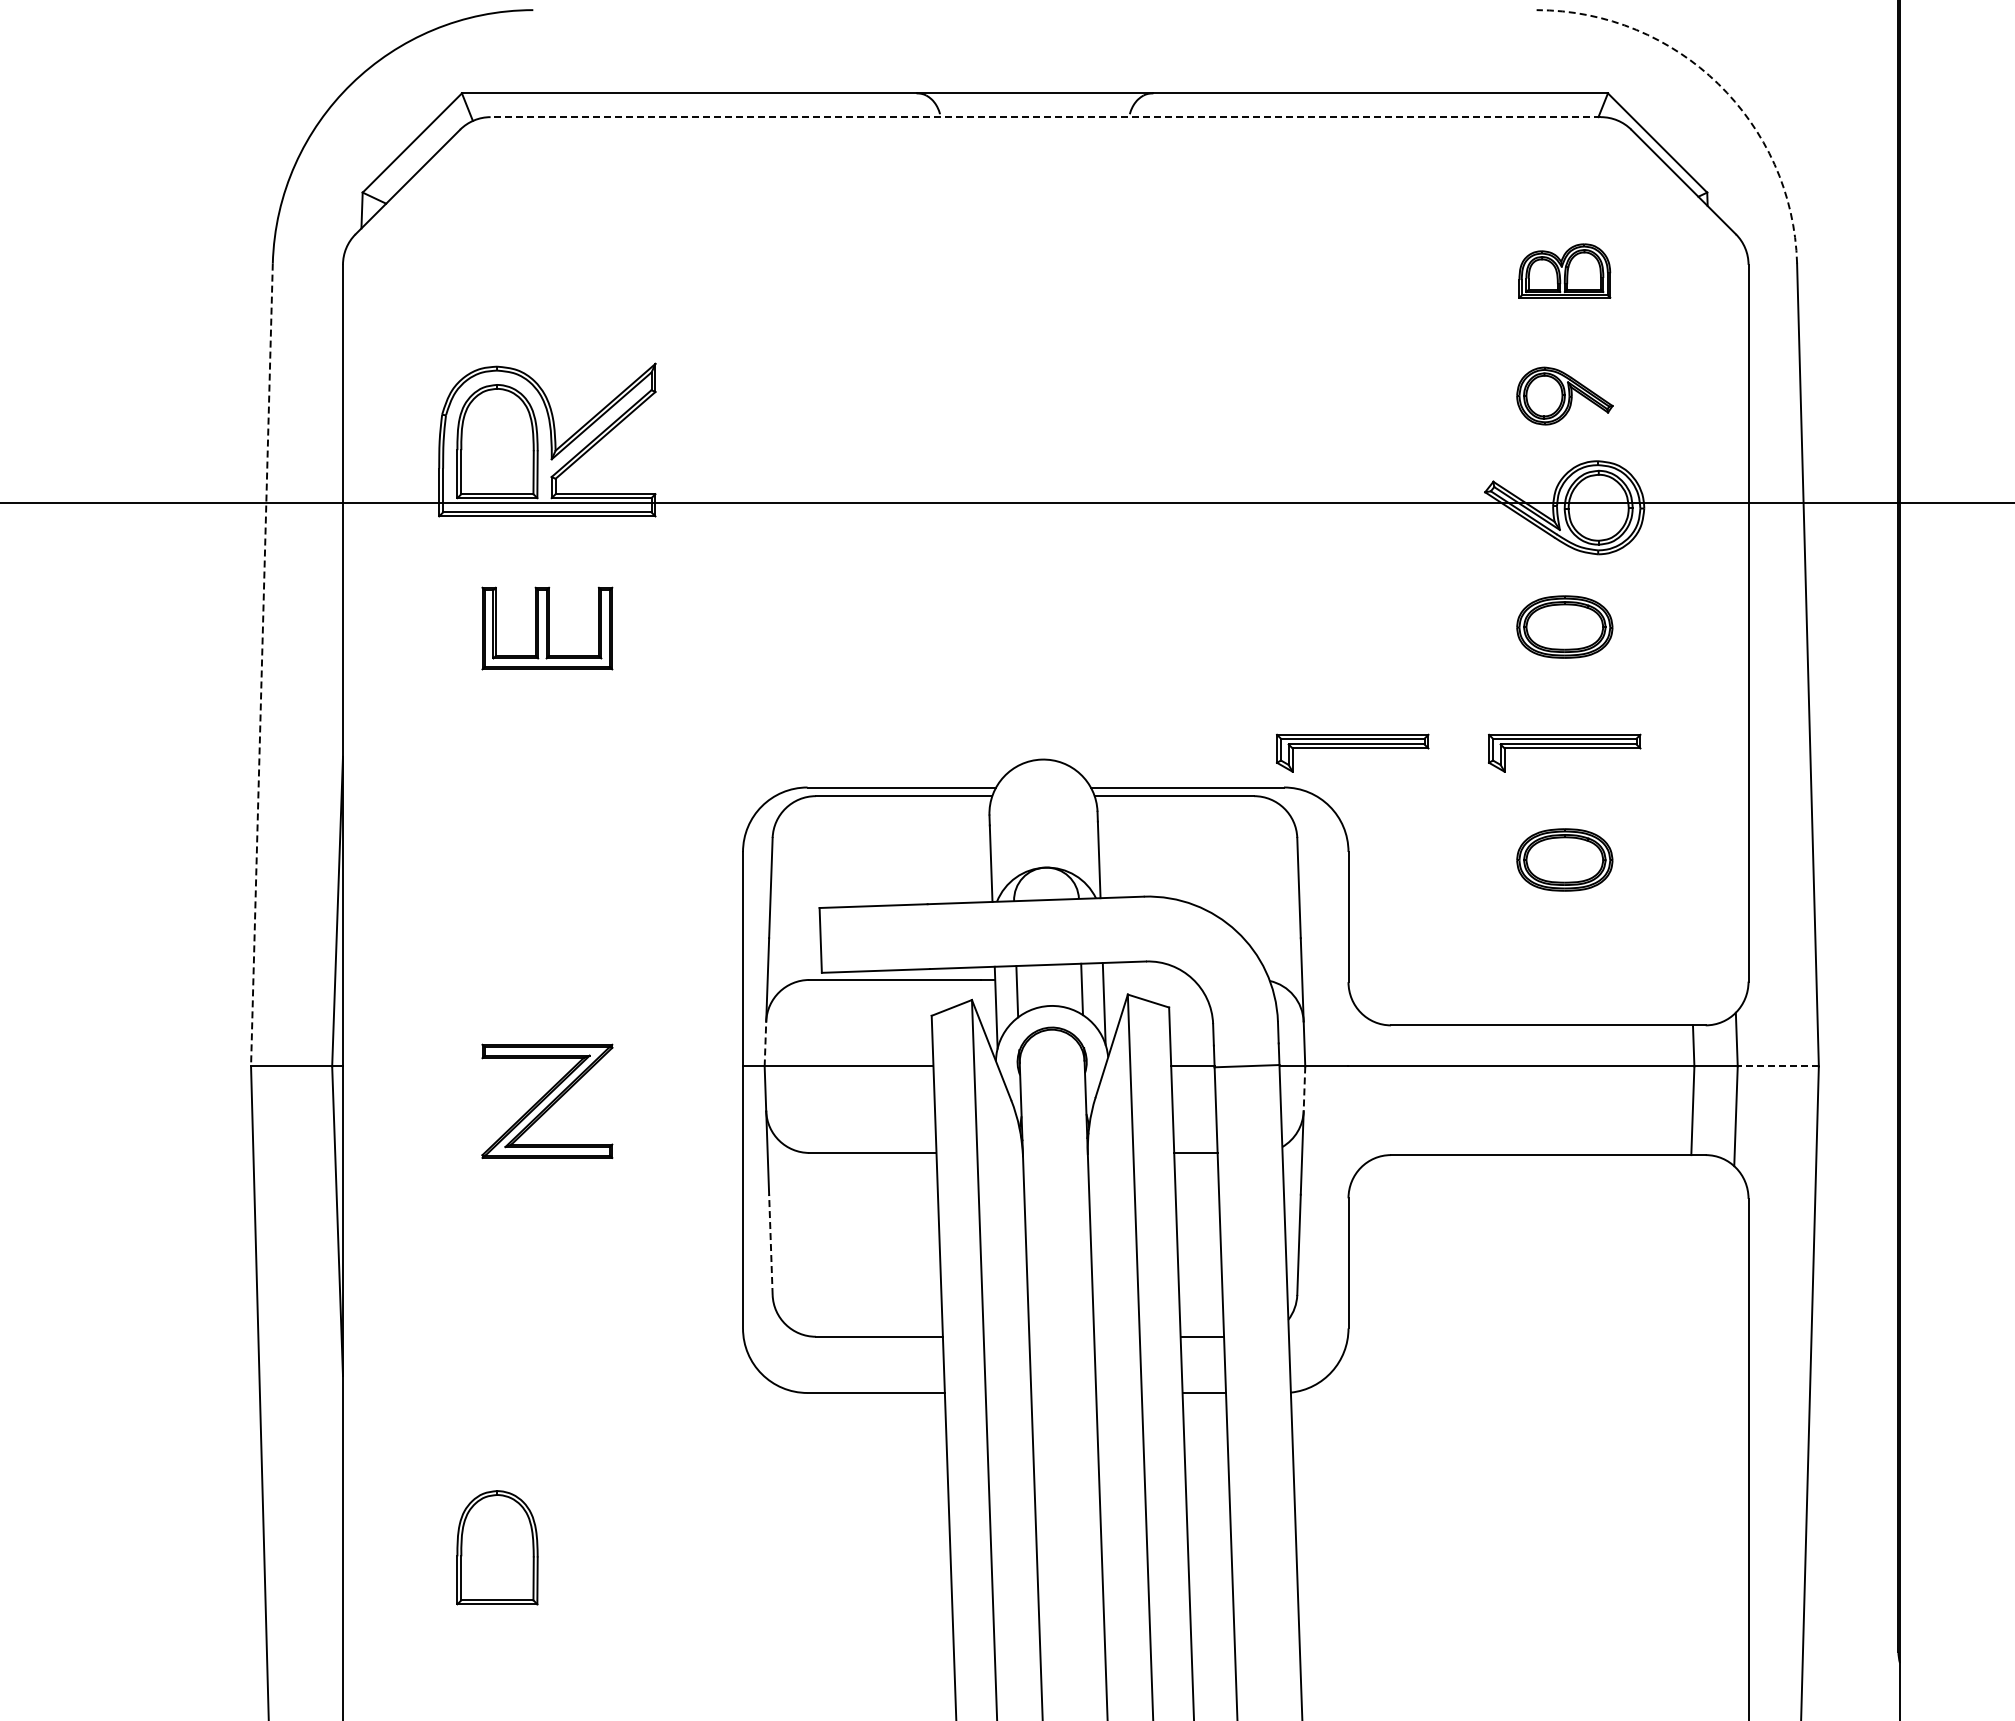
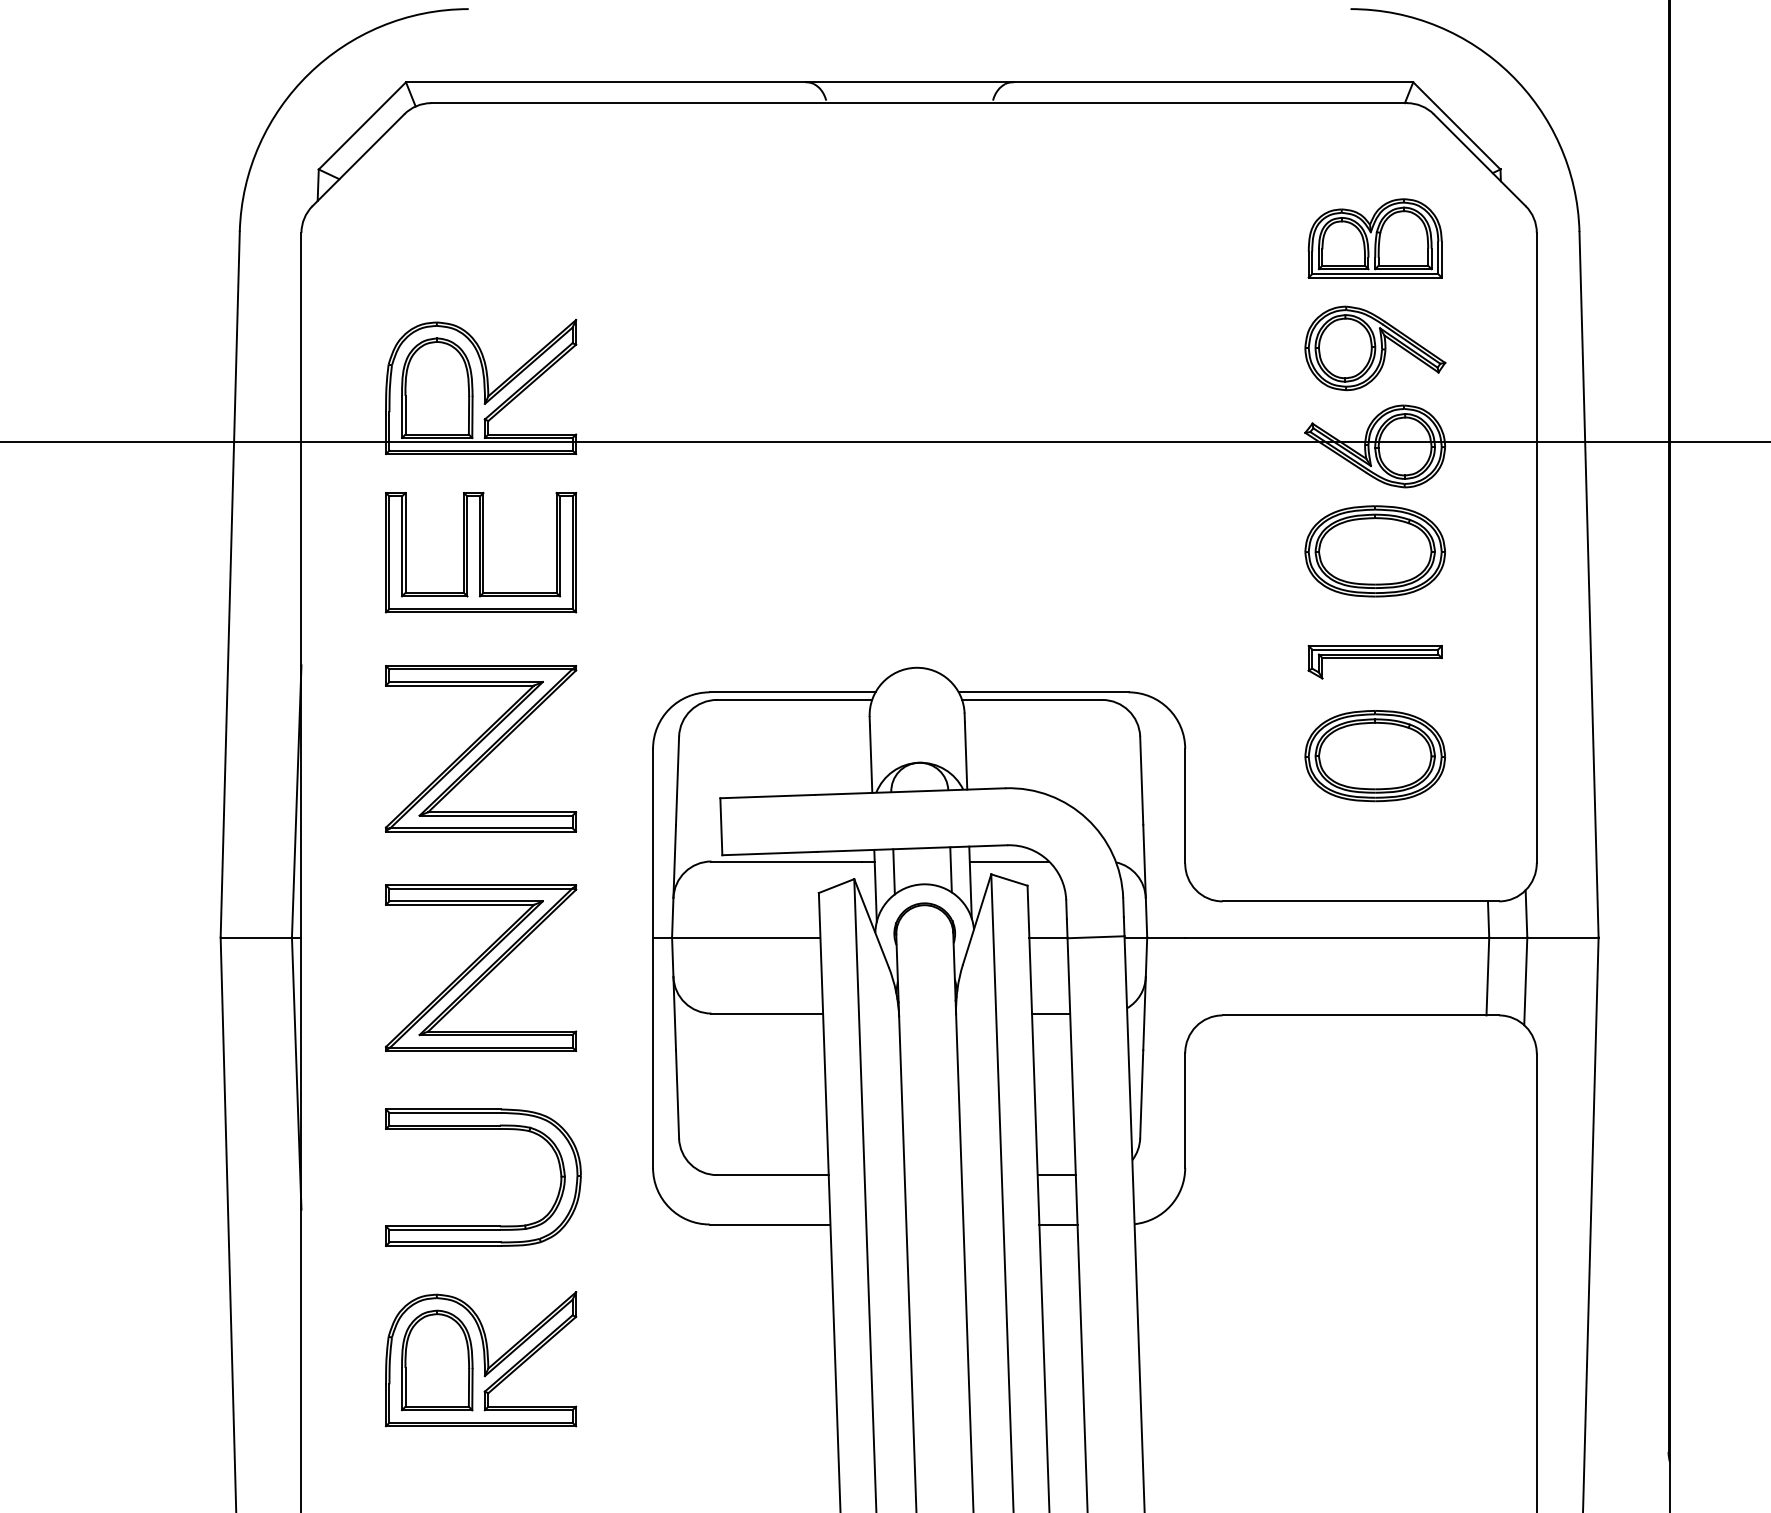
arc: (1718, 83) -> (1510, 73), dashed -> solid
line: (1045, 117) -> (918, 103), dashed -> solid
part: (1564, 270) -> (1375, 237), size x1.67
part: (1564, 395) -> (1375, 347), size x1.67
part: (1564, 626) -> (1375, 550), size x1.67
part: (547, 628) -> (481, 552), size x1.67
line: (261, 665) -> (229, 585), dashed -> solid
part: (1352, 752) -> (1188, 661), removed
part: (547, 851) -> (481, 748), added
part: (1564, 859) -> (1375, 755), size x1.67
line: (1148, 979) -> (1009, 861), added
line: (765, 1043) -> (672, 917), dashed -> solid
line: (1778, 1066) -> (1563, 937), dashed -> solid
line: (1304, 1089) -> (1146, 957), dashed -> solid
part: (547, 1101) -> (481, 968), size x1.67
line: (770, 1244) -> (677, 1093), dashed -> solid
part: (549, 1284) -> (482, 1129), added
part: (547, 1545) -> (481, 1358), added

